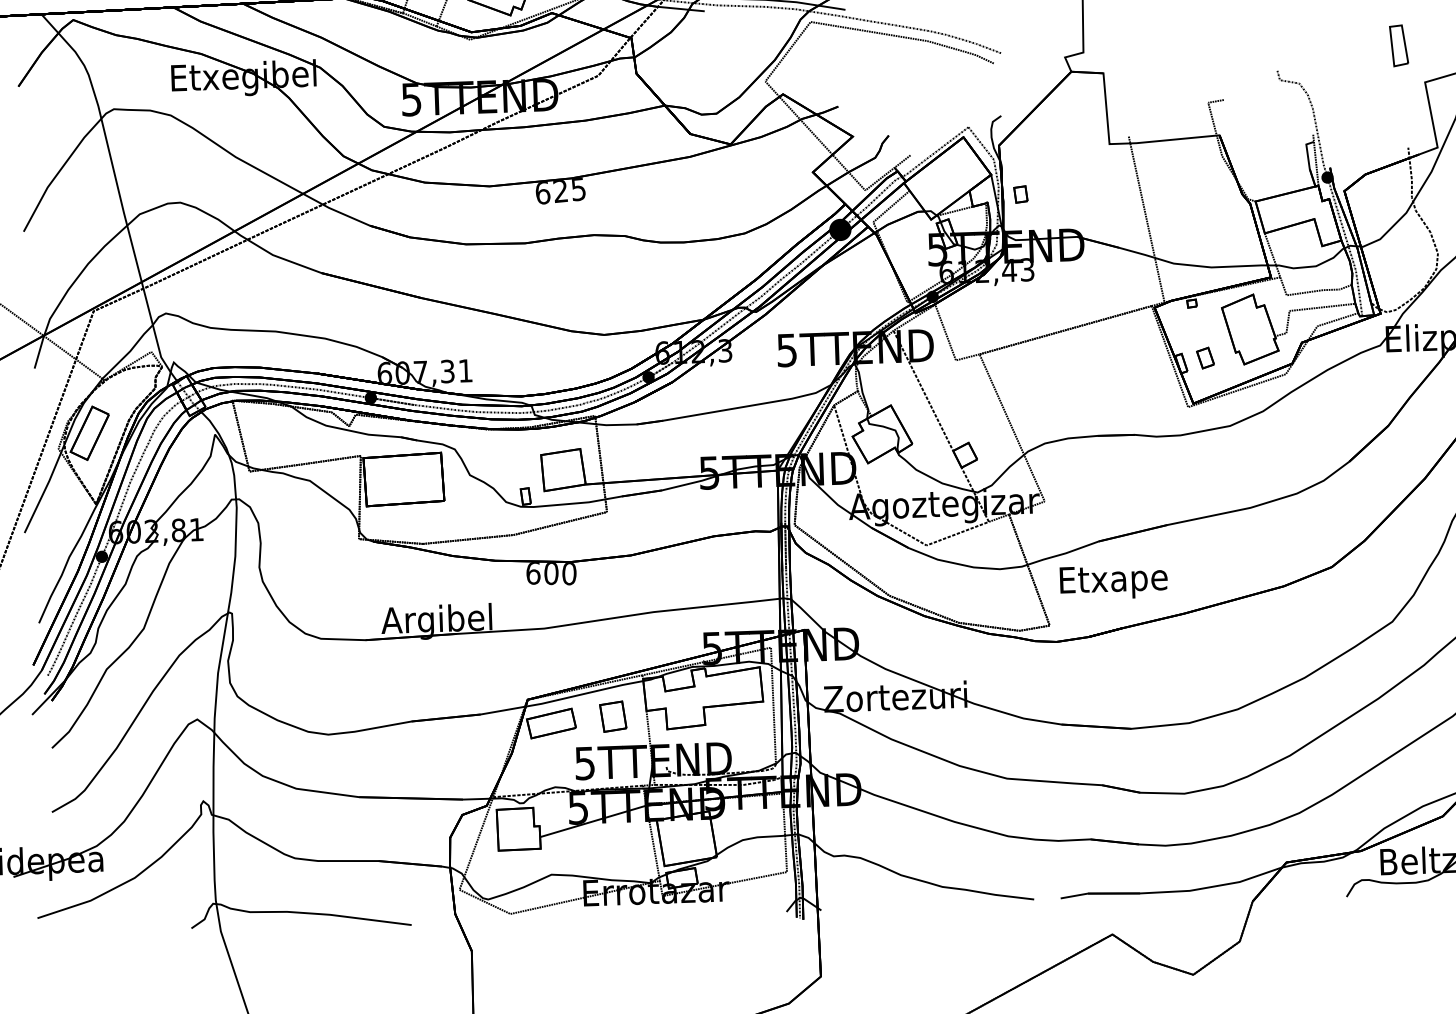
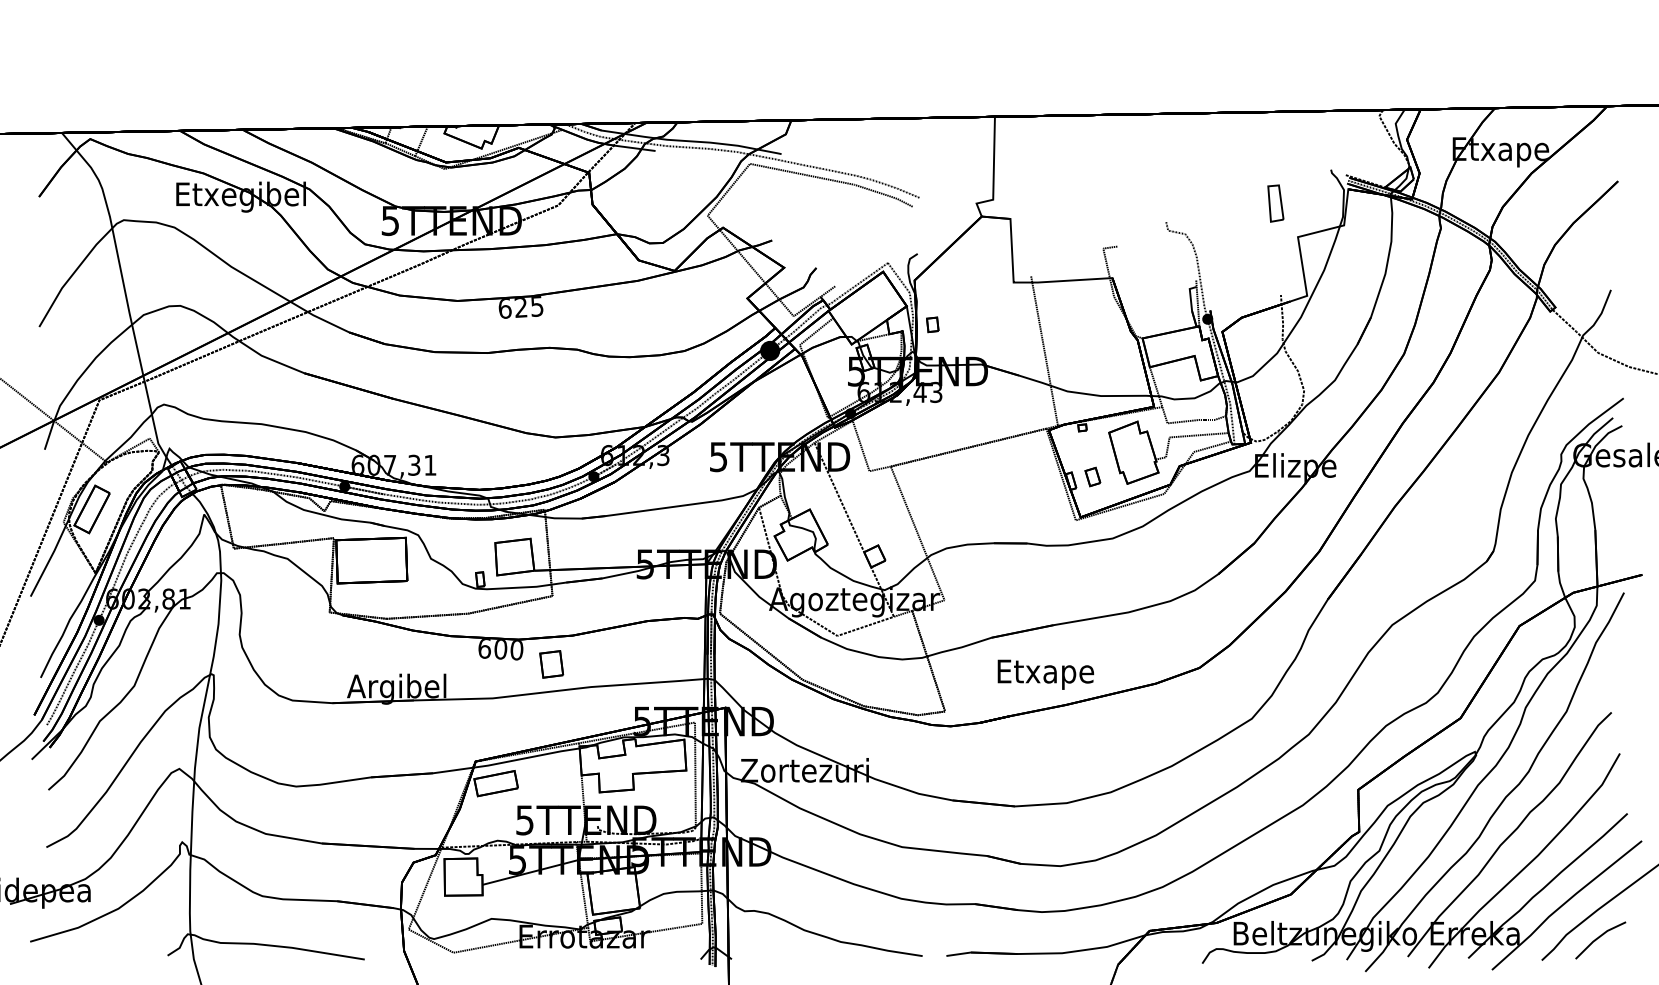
text: (1113, 582) -> (1045, 674), moved
part: (613, 716) -> (551, 664), moved

